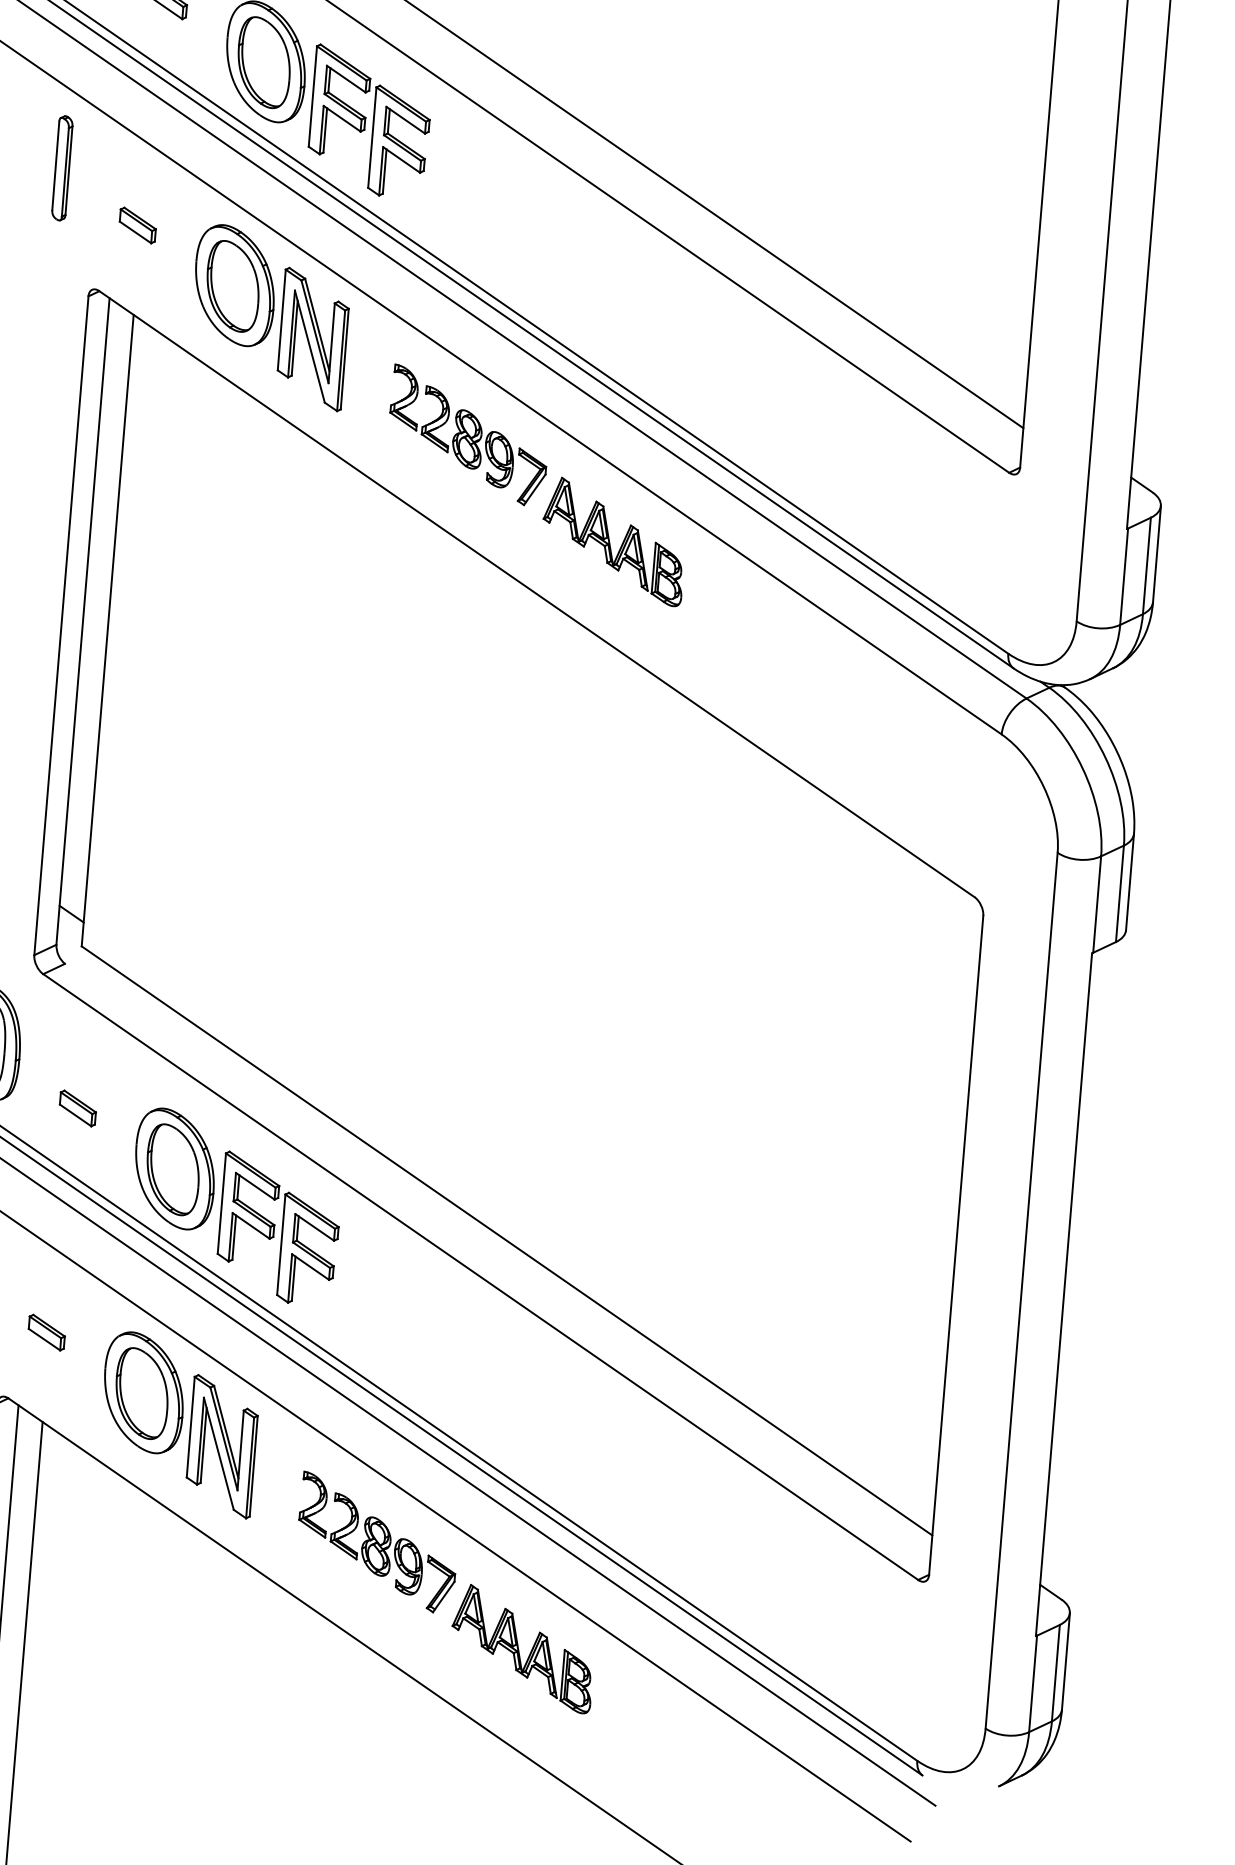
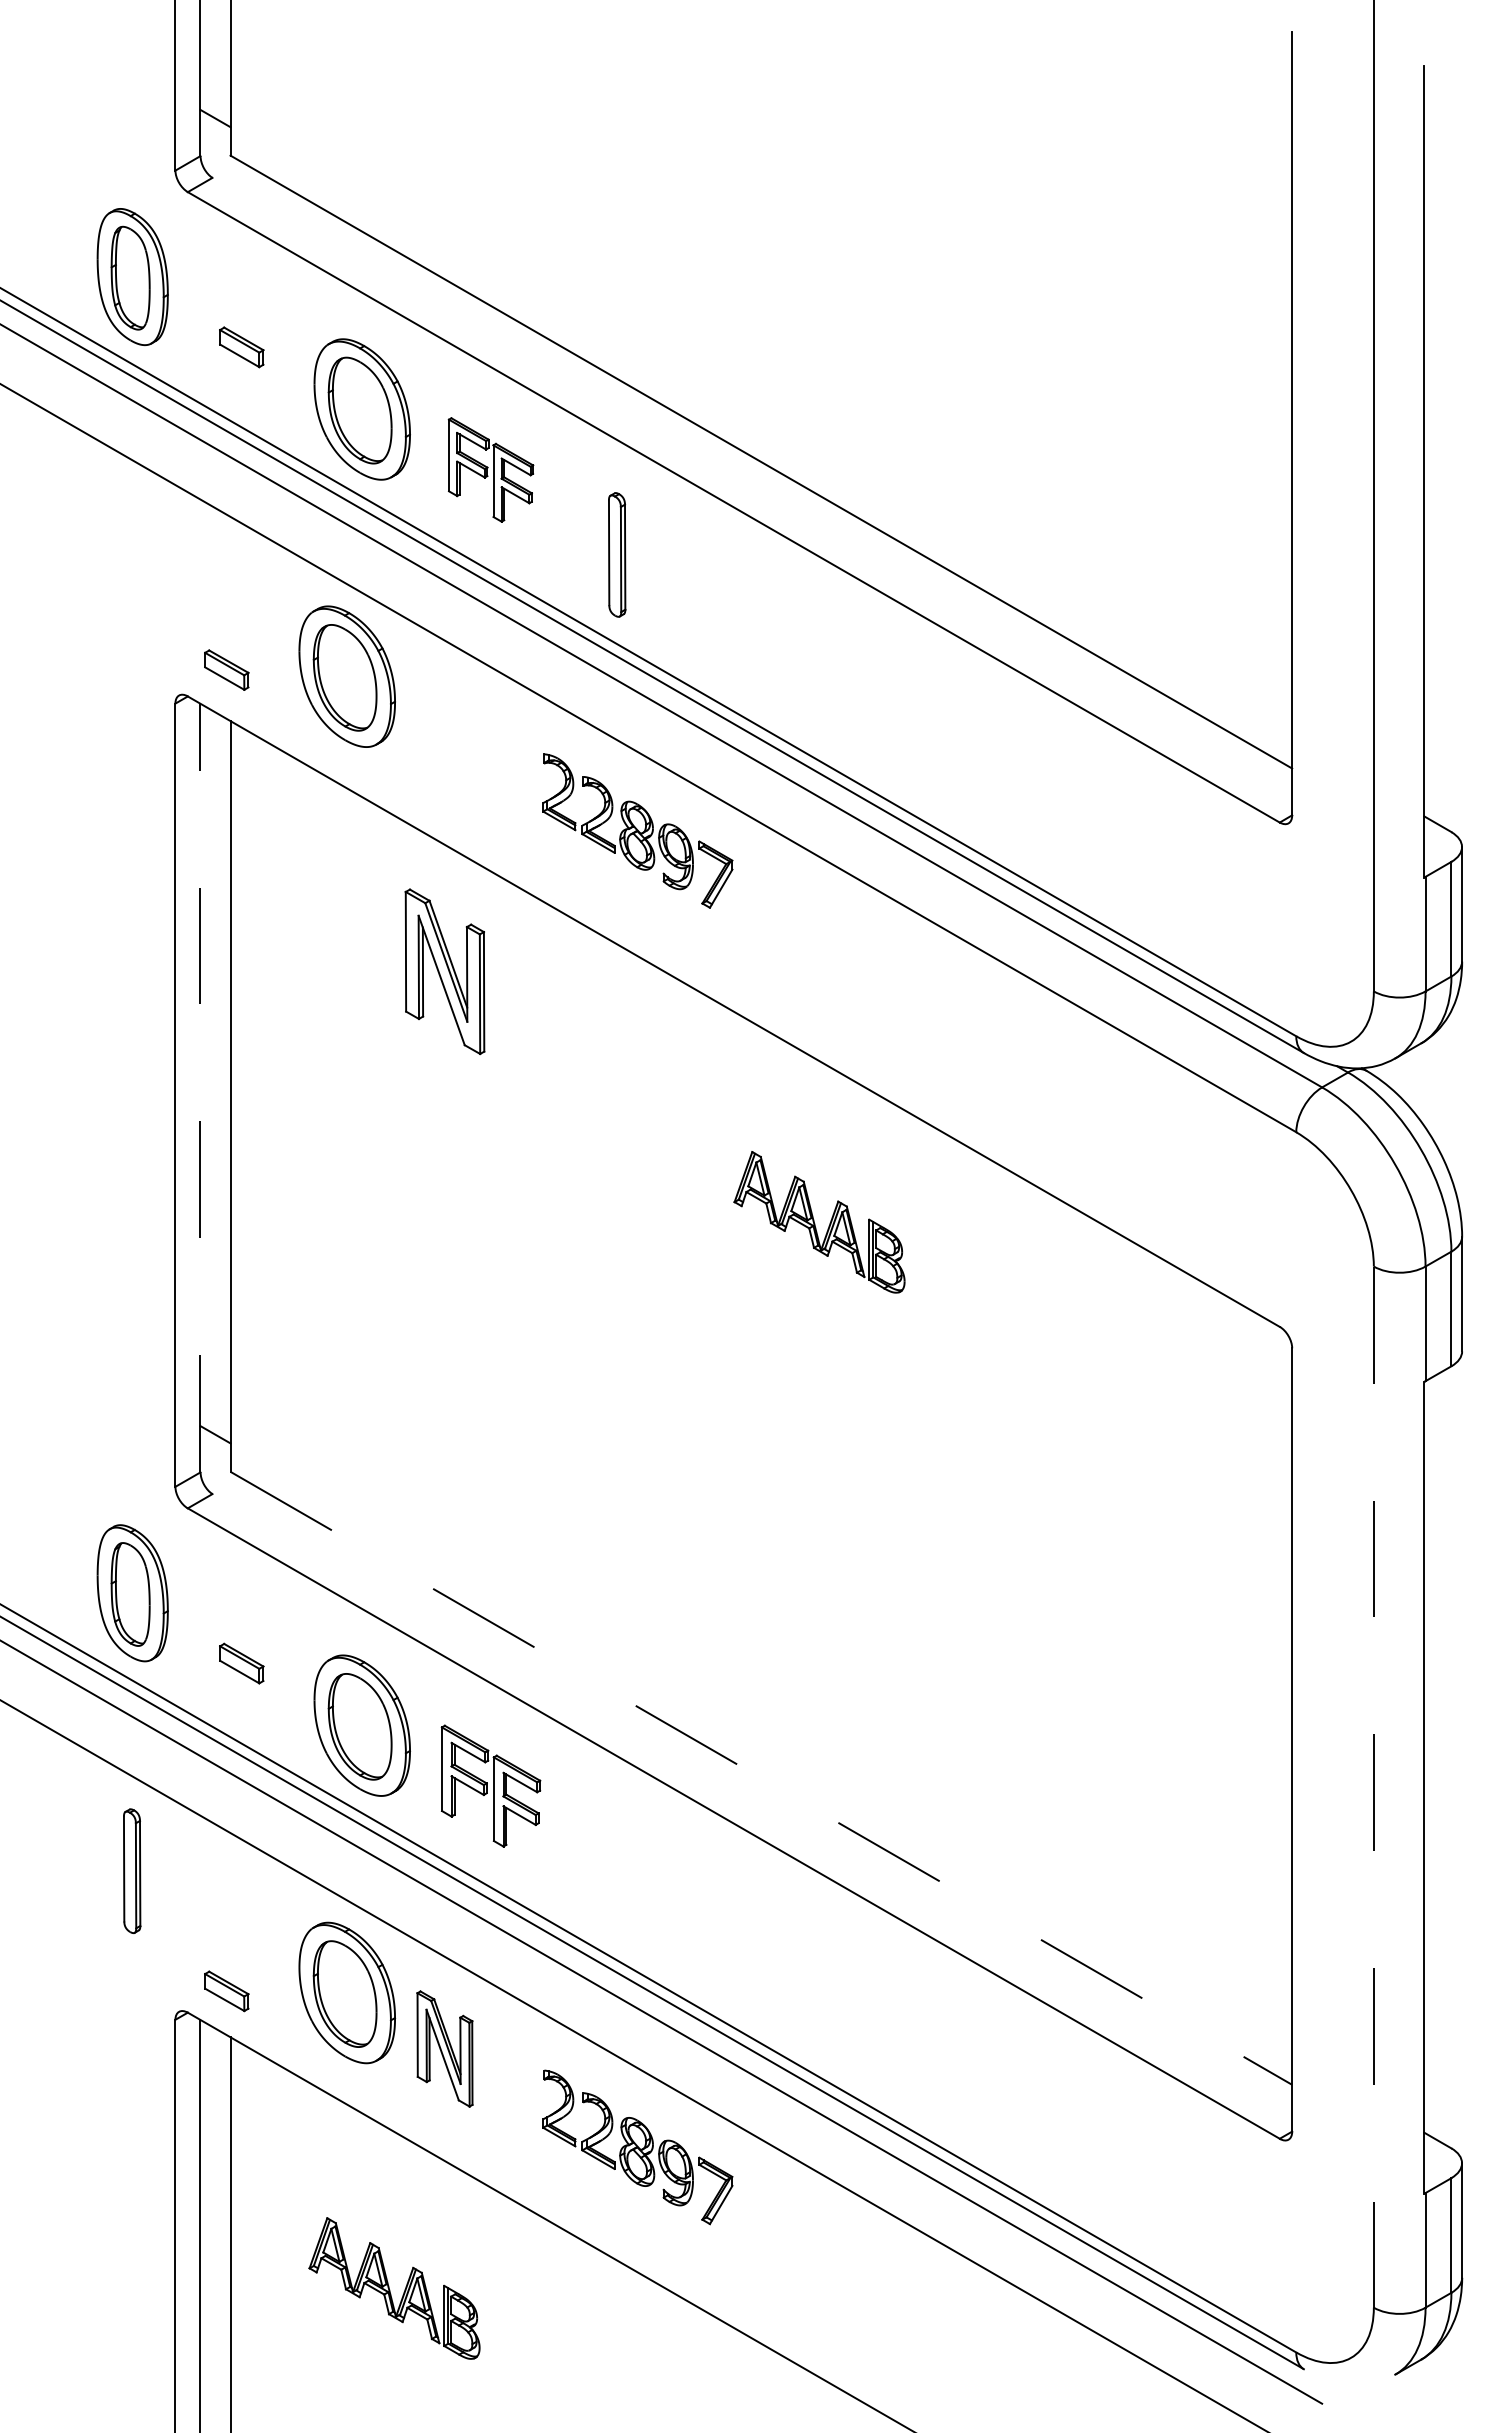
part: (369, 121) -> (490, 469), size x0.6
part: (62, 167) -> (617, 554), moved
part: (137, 224) -> (226, 669), moved
part: (312, 339) -> (444, 971), moved
part: (613, 541) -> (819, 1222), moved
line: (83, 621) -> (200, 1087), solid -> dashed
part: (278, 1228) -> (490, 1785), size x0.7
line: (507, 1241) -> (761, 1778), solid -> dashed
line: (1021, 1290) -> (1373, 1787), solid -> dashed
part: (46, 1332) -> (226, 1991), moved
part: (221, 1446) -> (444, 2048), size x0.7
part: (522, 1648) -> (394, 2288), moved

